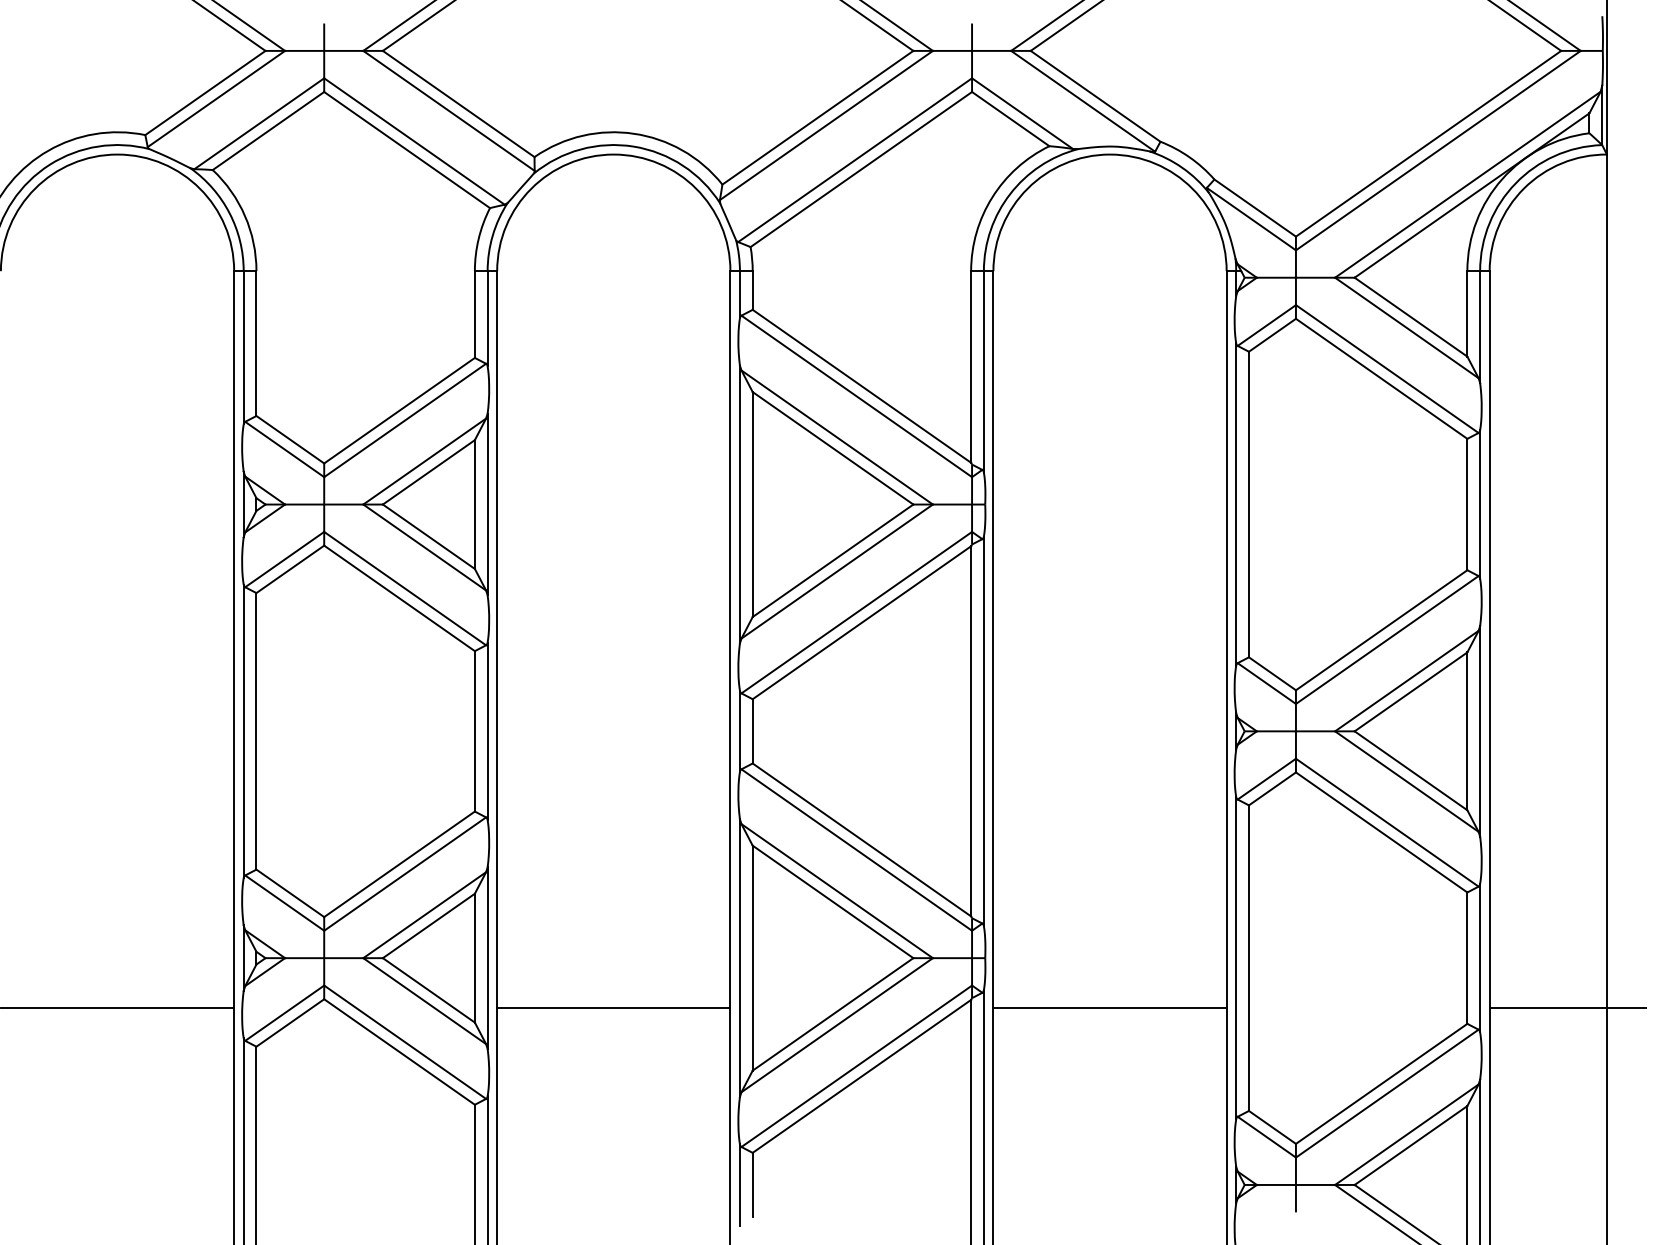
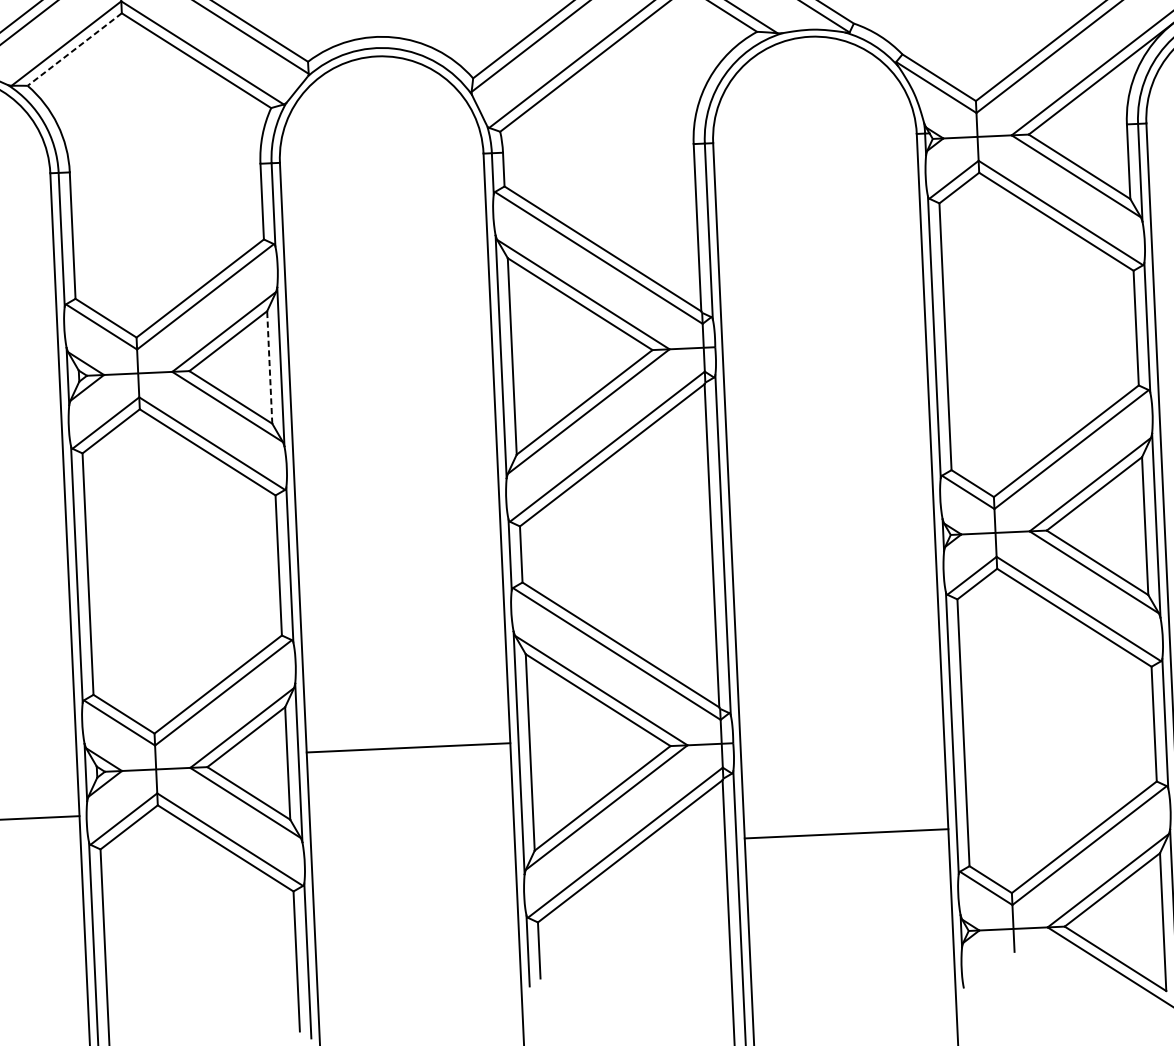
line: (268, 131) -> (74, 49), solid -> dashed
line: (474, 504) -> (269, 367), solid -> dashed
line: (613, 1007) -> (408, 747), moved
line: (1109, 1007) -> (846, 833), moved

